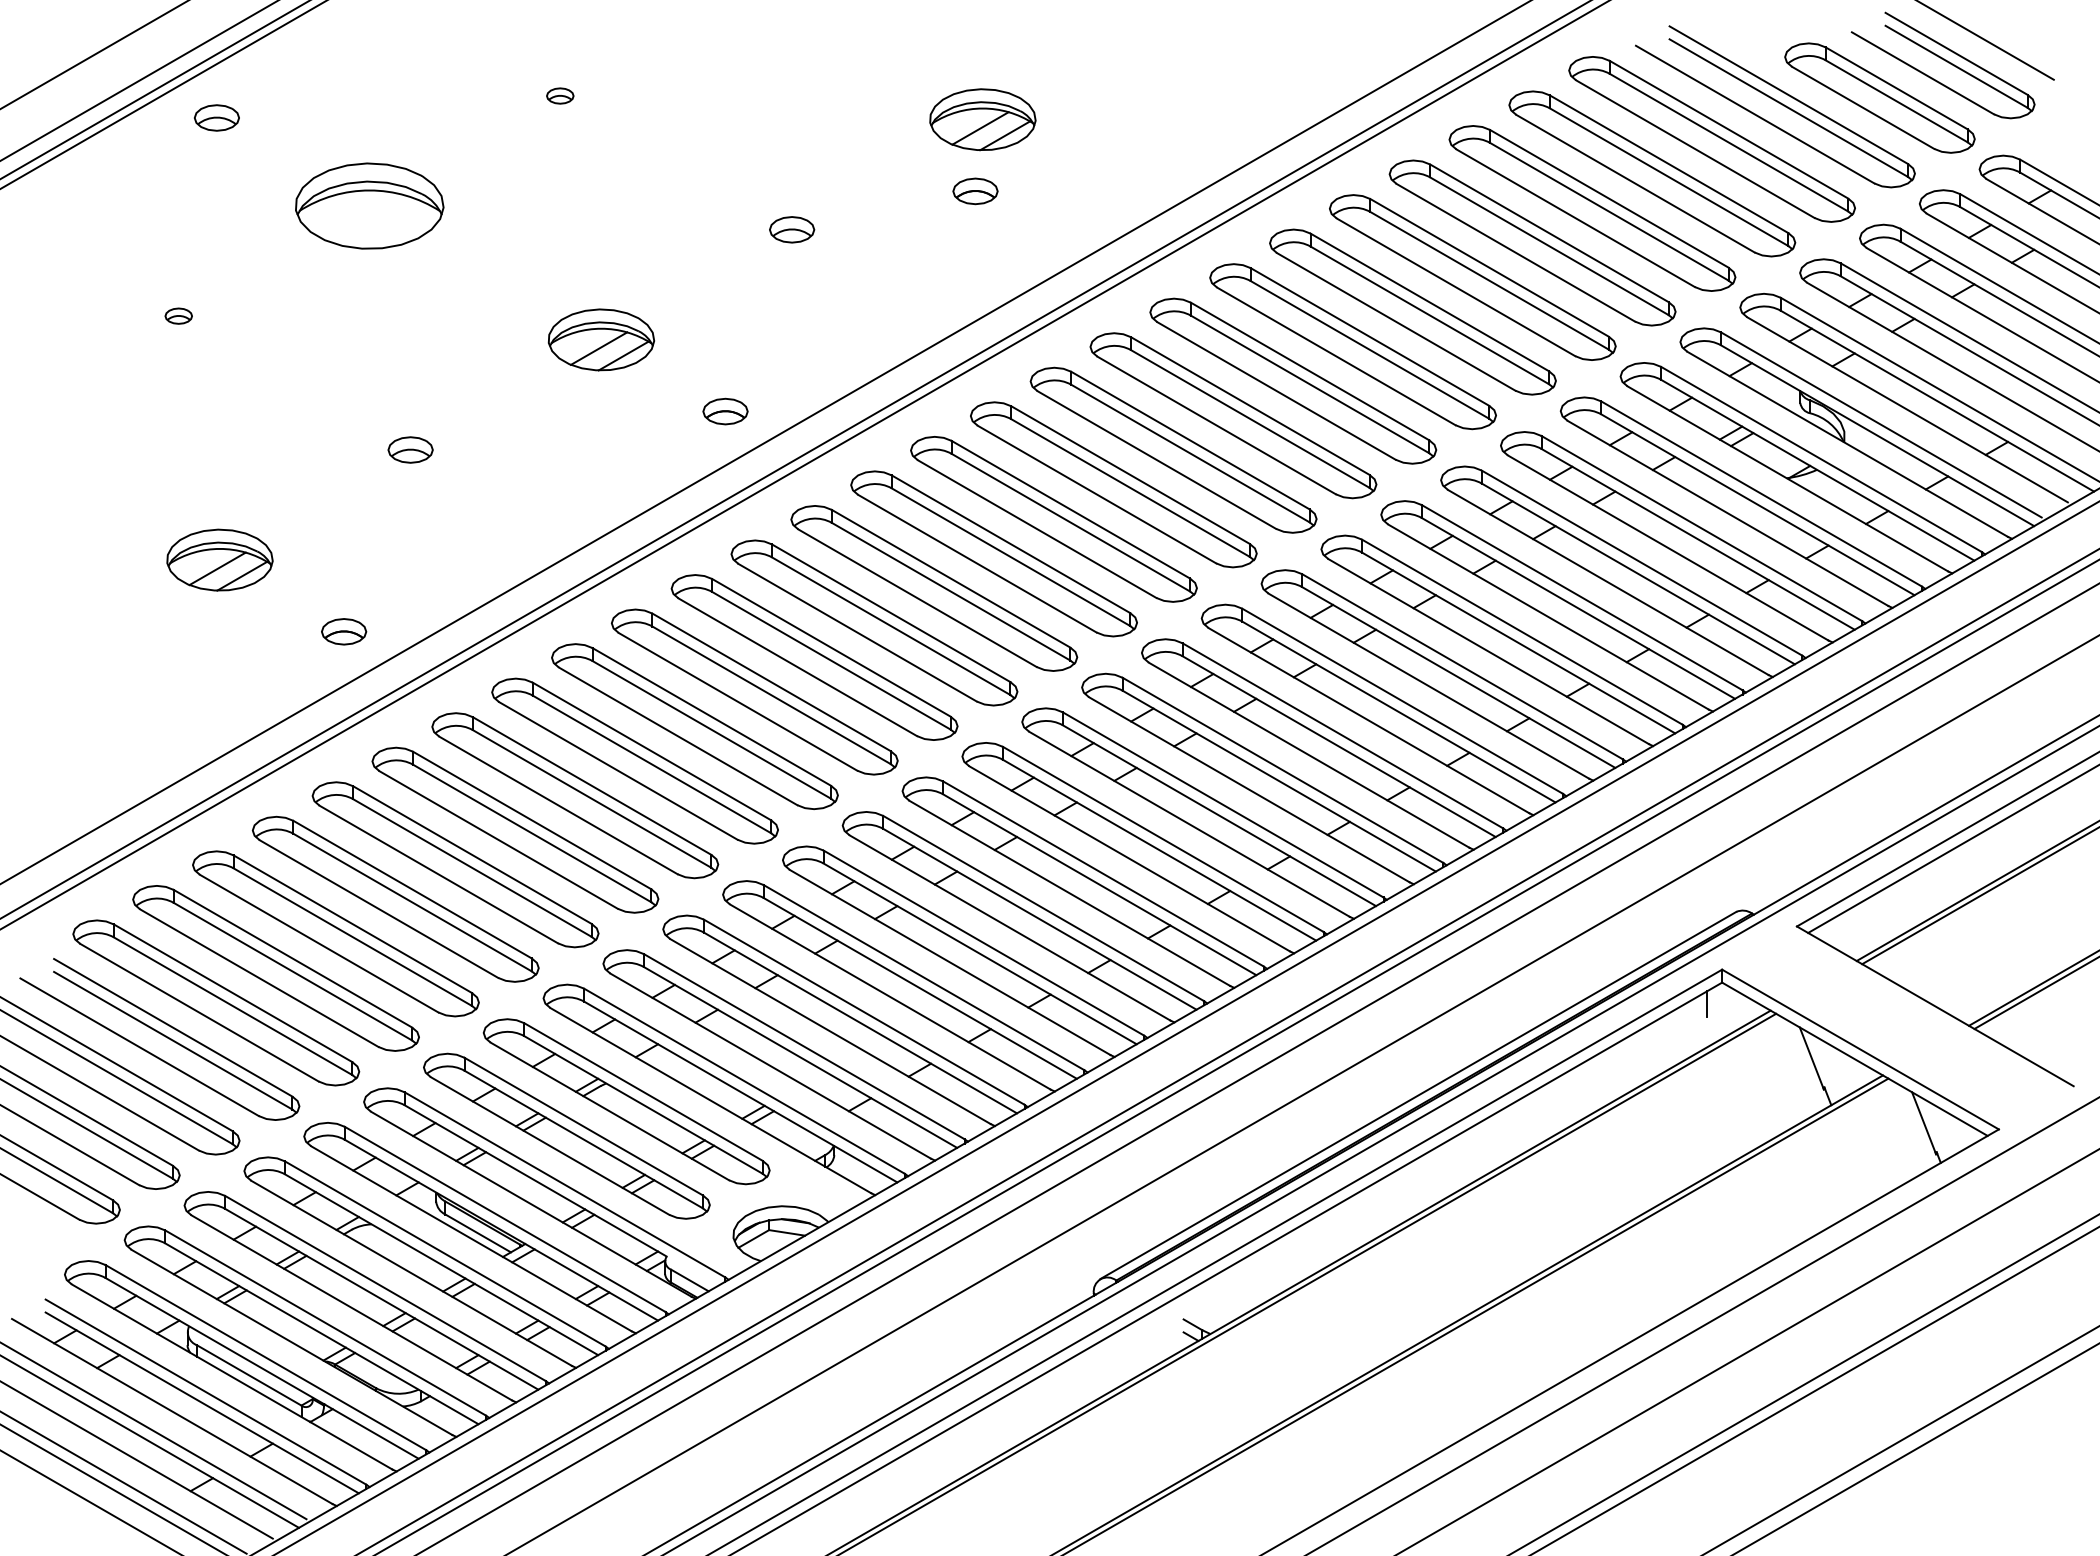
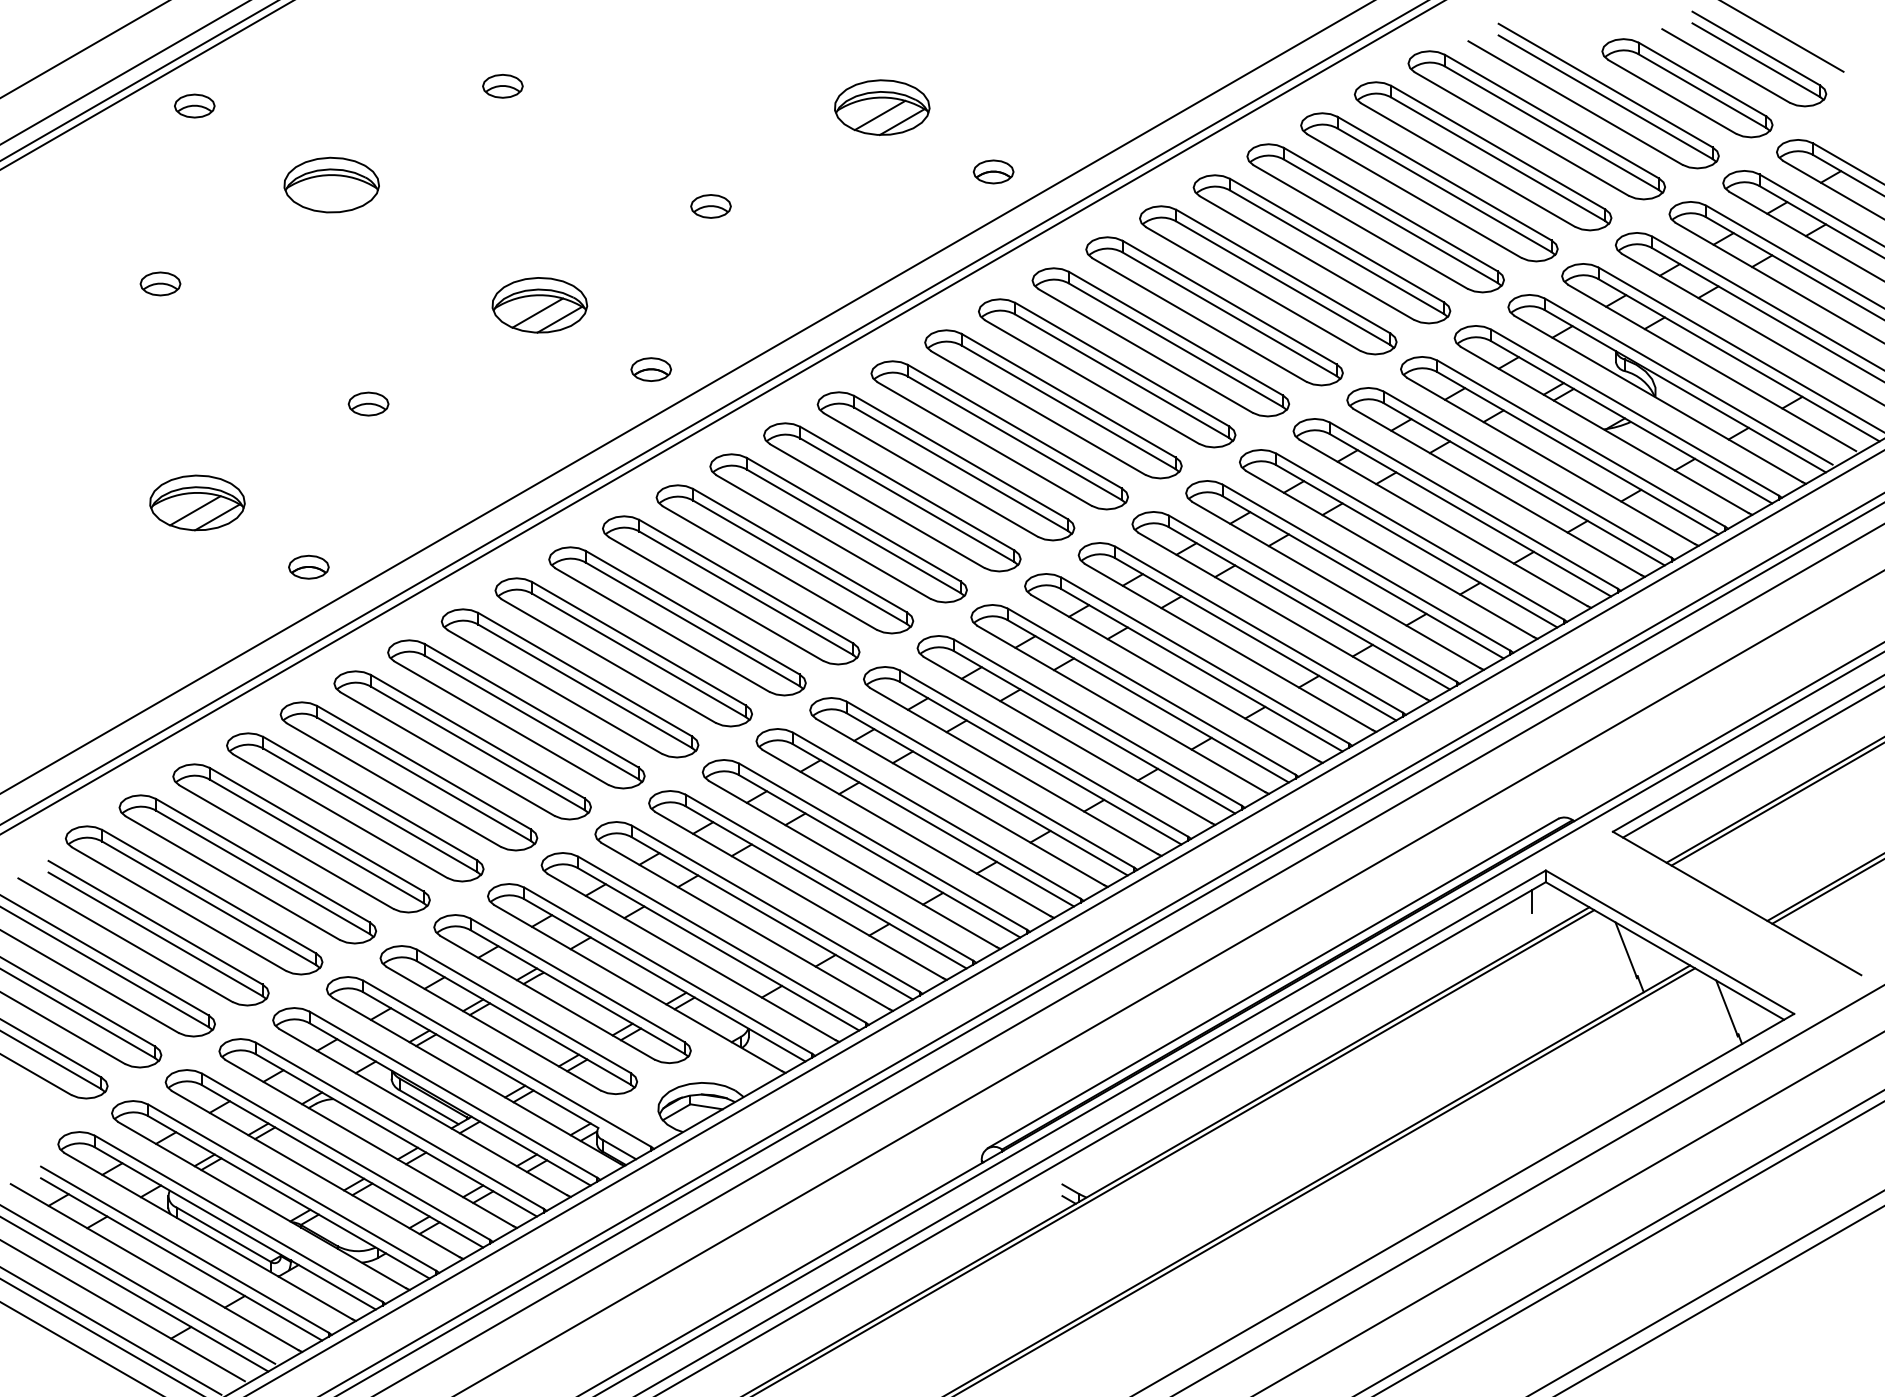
part: (559, 96) -> (502, 86), size x1.67
part: (975, 190) -> (993, 171), moved
part: (369, 205) -> (331, 184), size x0.71
part: (178, 315) -> (160, 283), size x1.67

